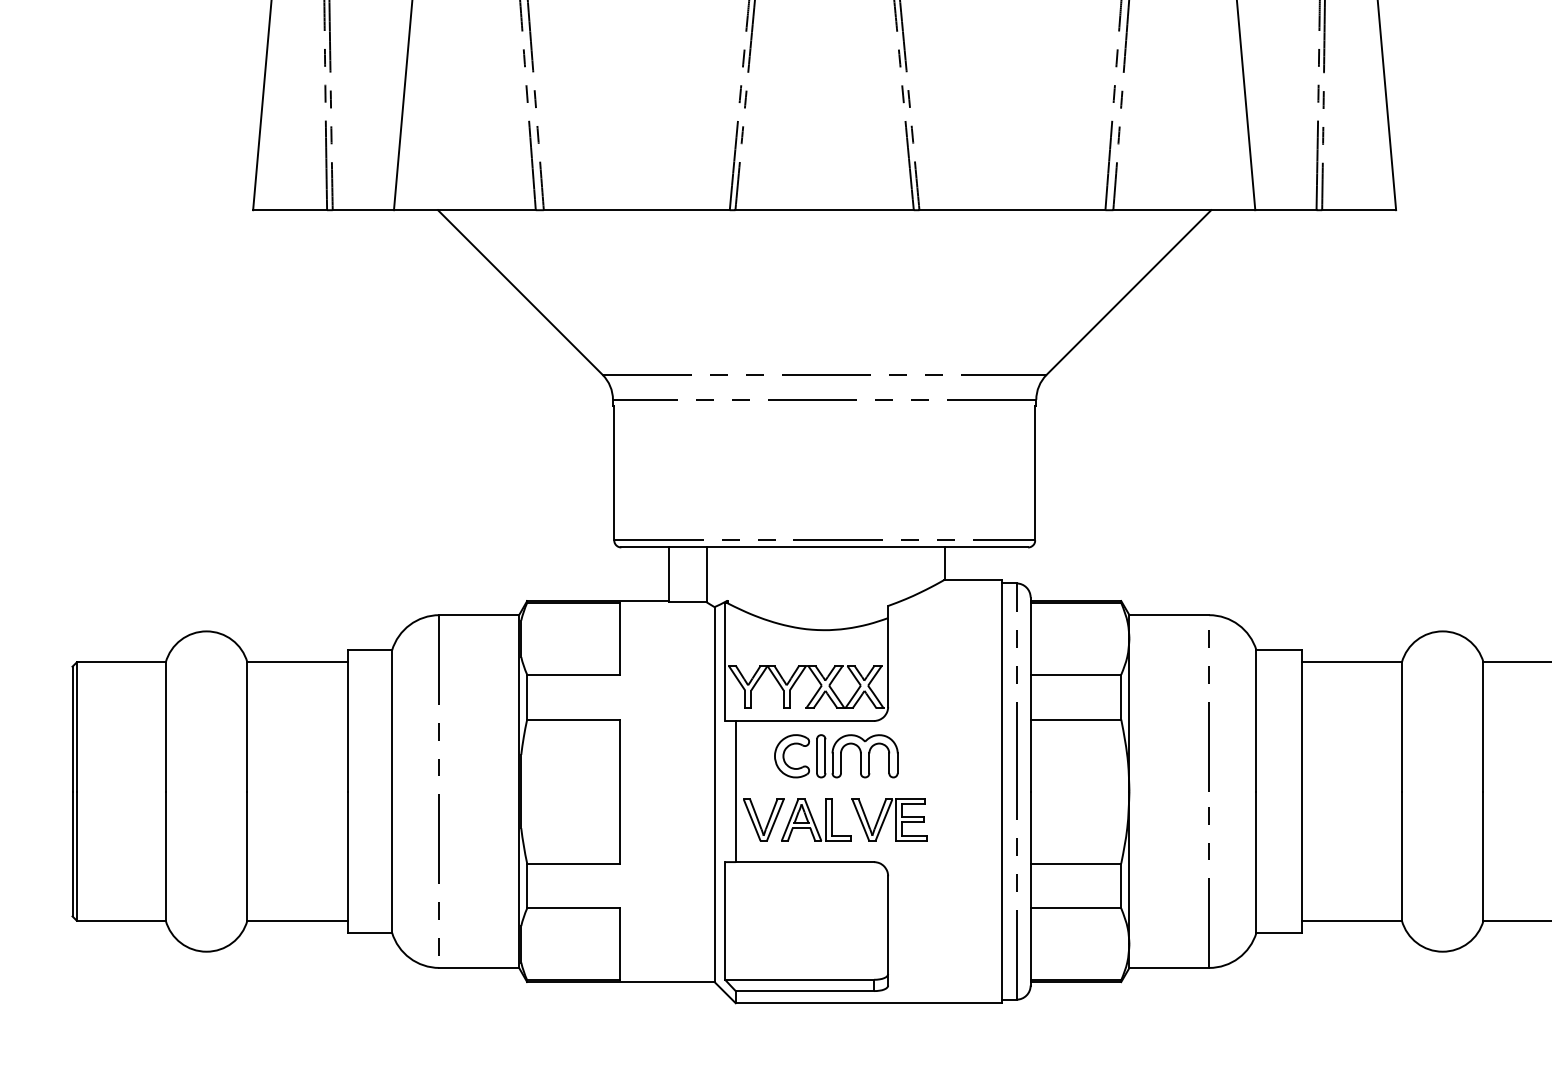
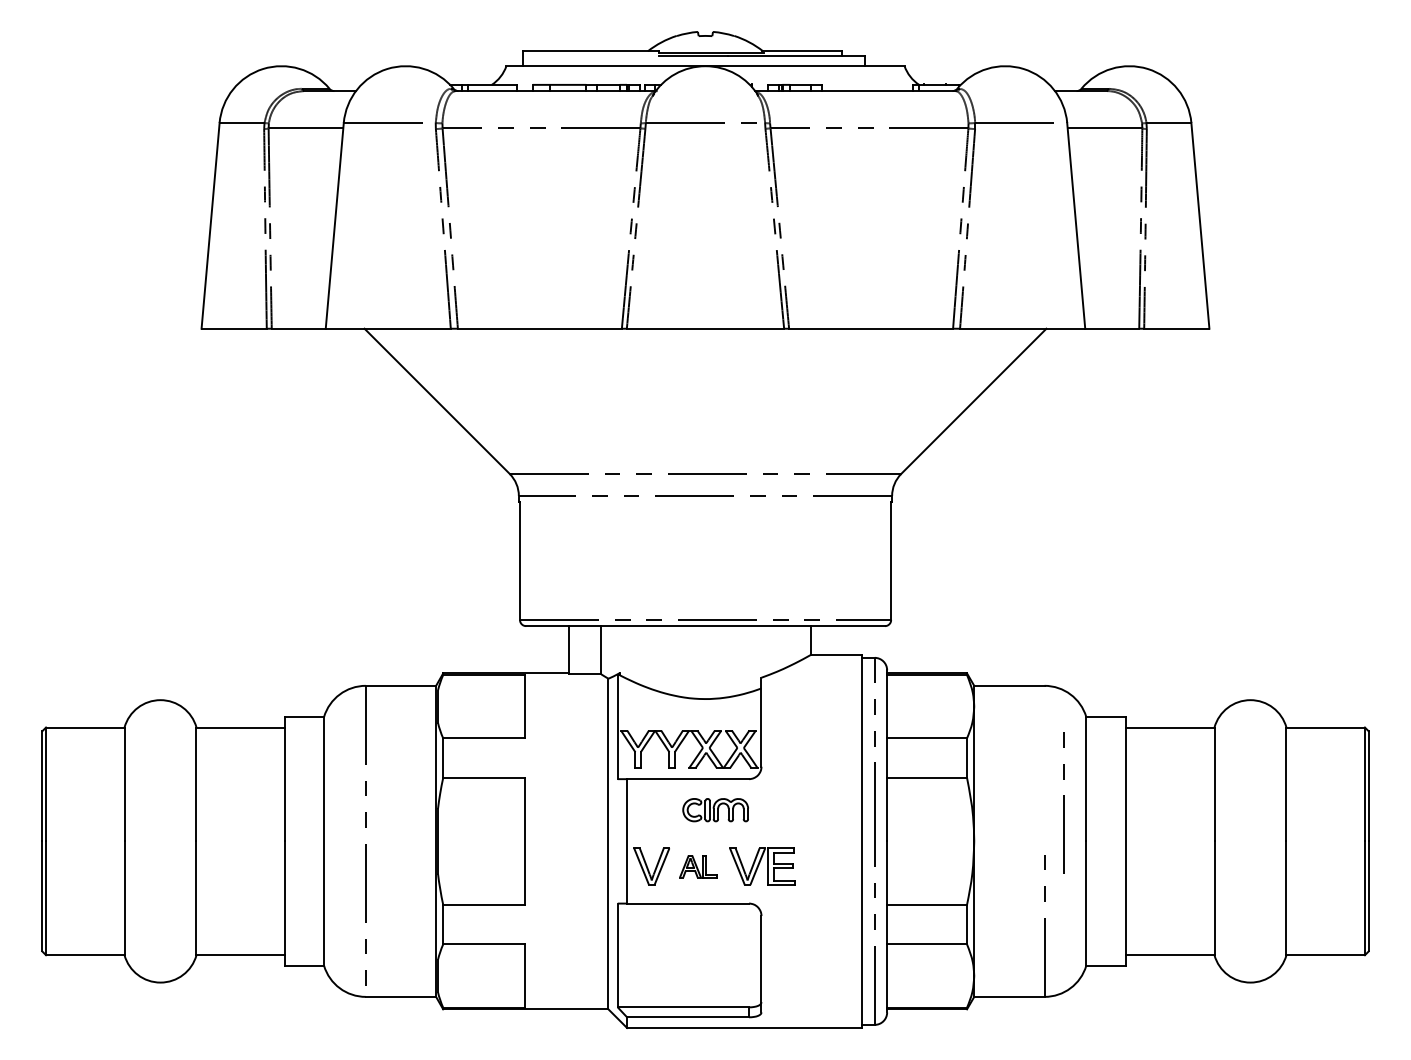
line: (1209, 710) -> (1063, 802), moved
part: (835, 755) -> (715, 809), size x0.6
part: (816, 820) -> (698, 866), size x0.6

